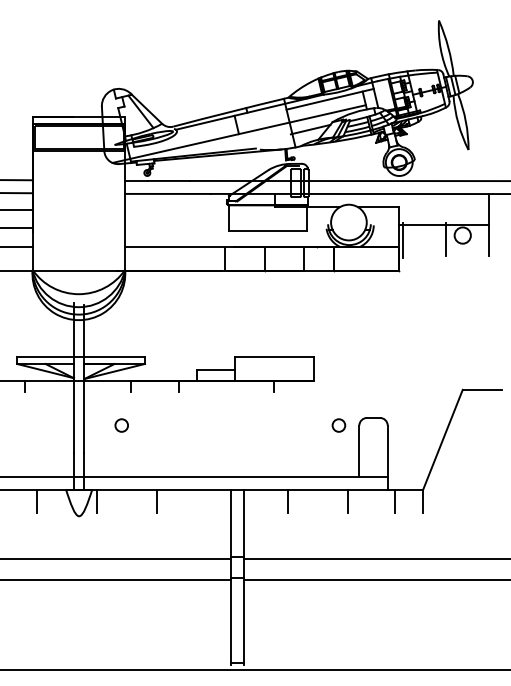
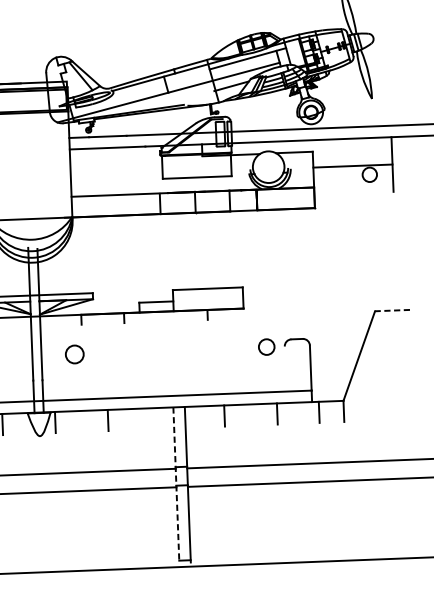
line: (446, 239) -> (355, 178), removed
line: (403, 240) -> (317, 181), removed
line: (482, 389) -> (392, 310), solid -> dashed
circle: (121, 425) -> (74, 354), size x1.6
circle: (338, 425) -> (266, 347), size x1.4
line: (359, 450) -> (285, 368), removed
line: (230, 577) -> (175, 485), solid -> dashed

